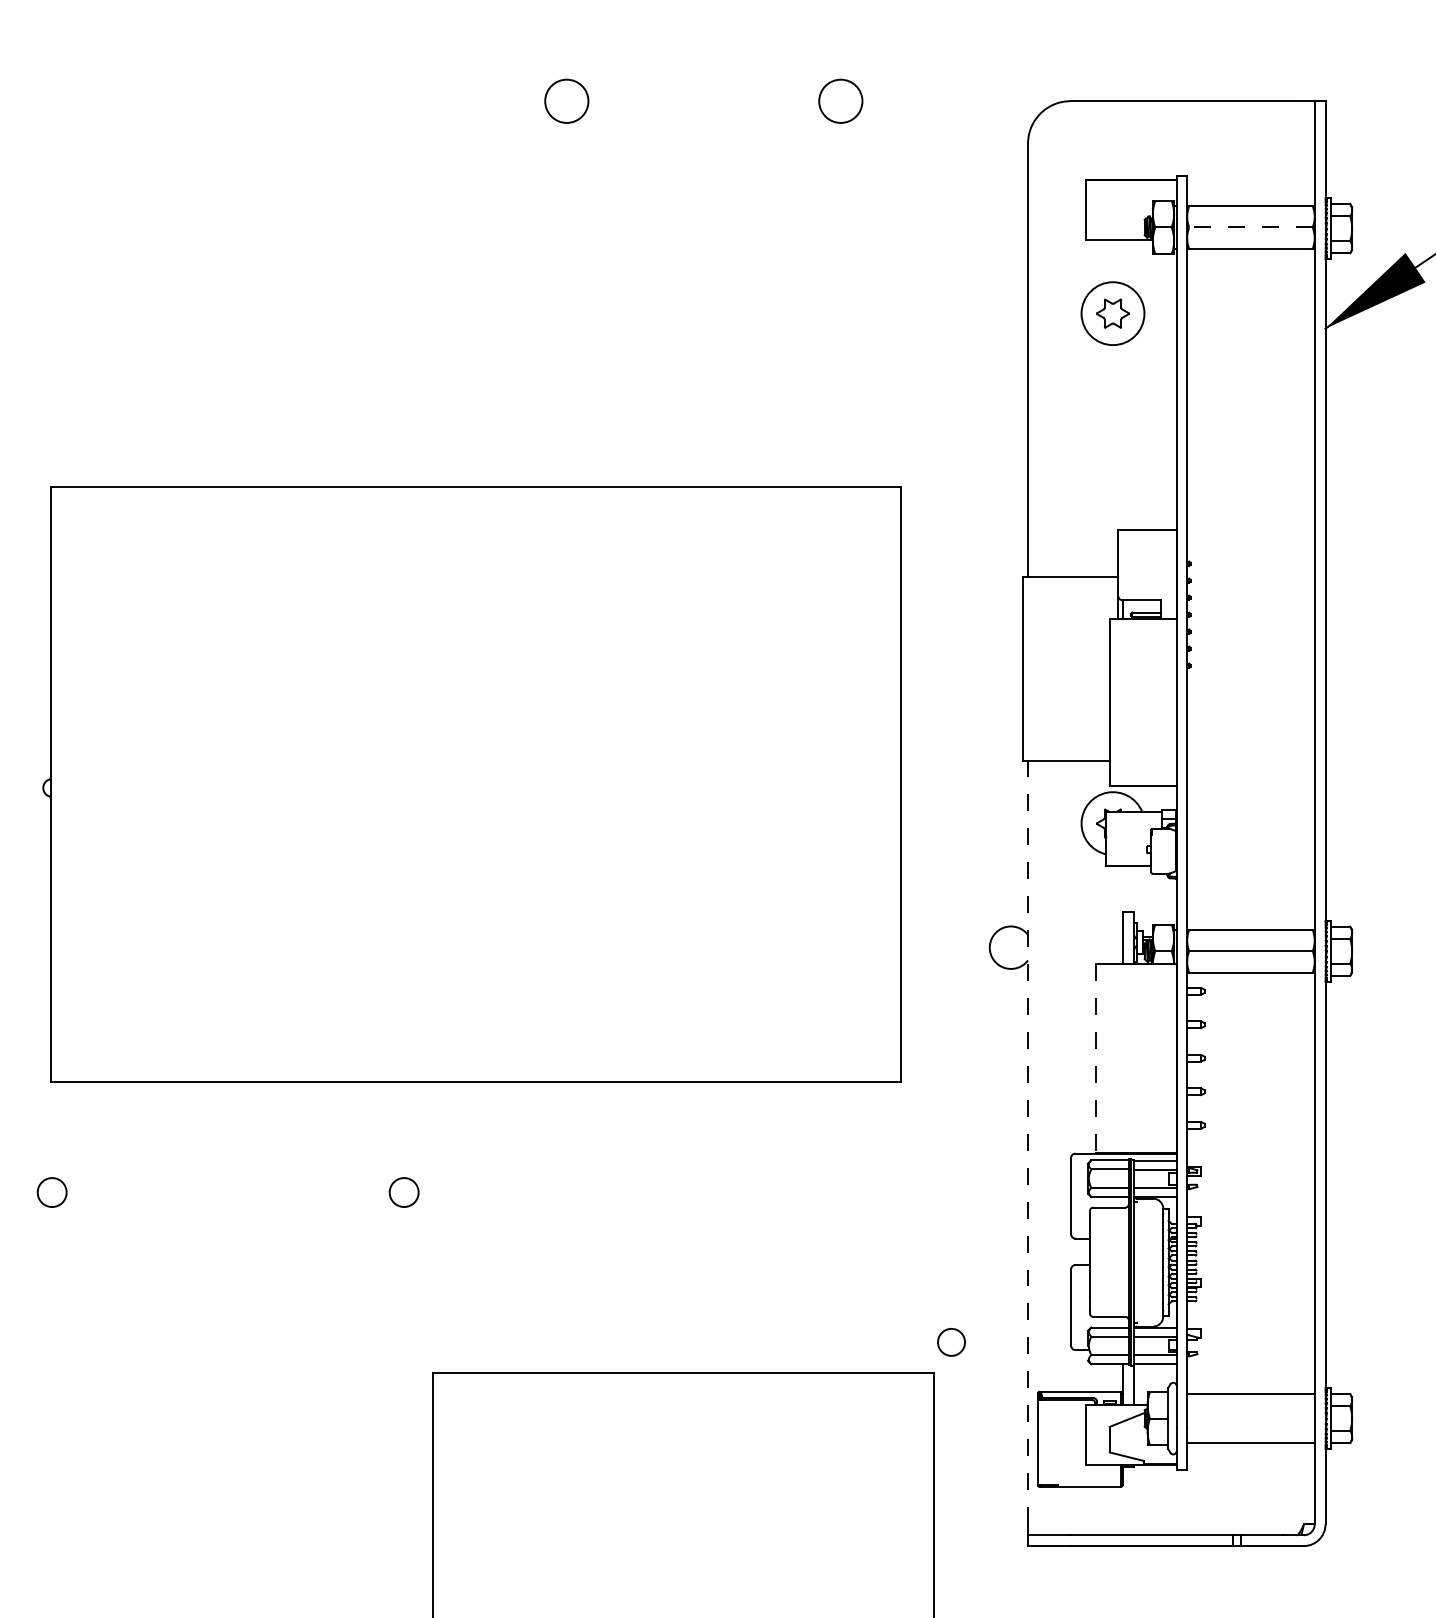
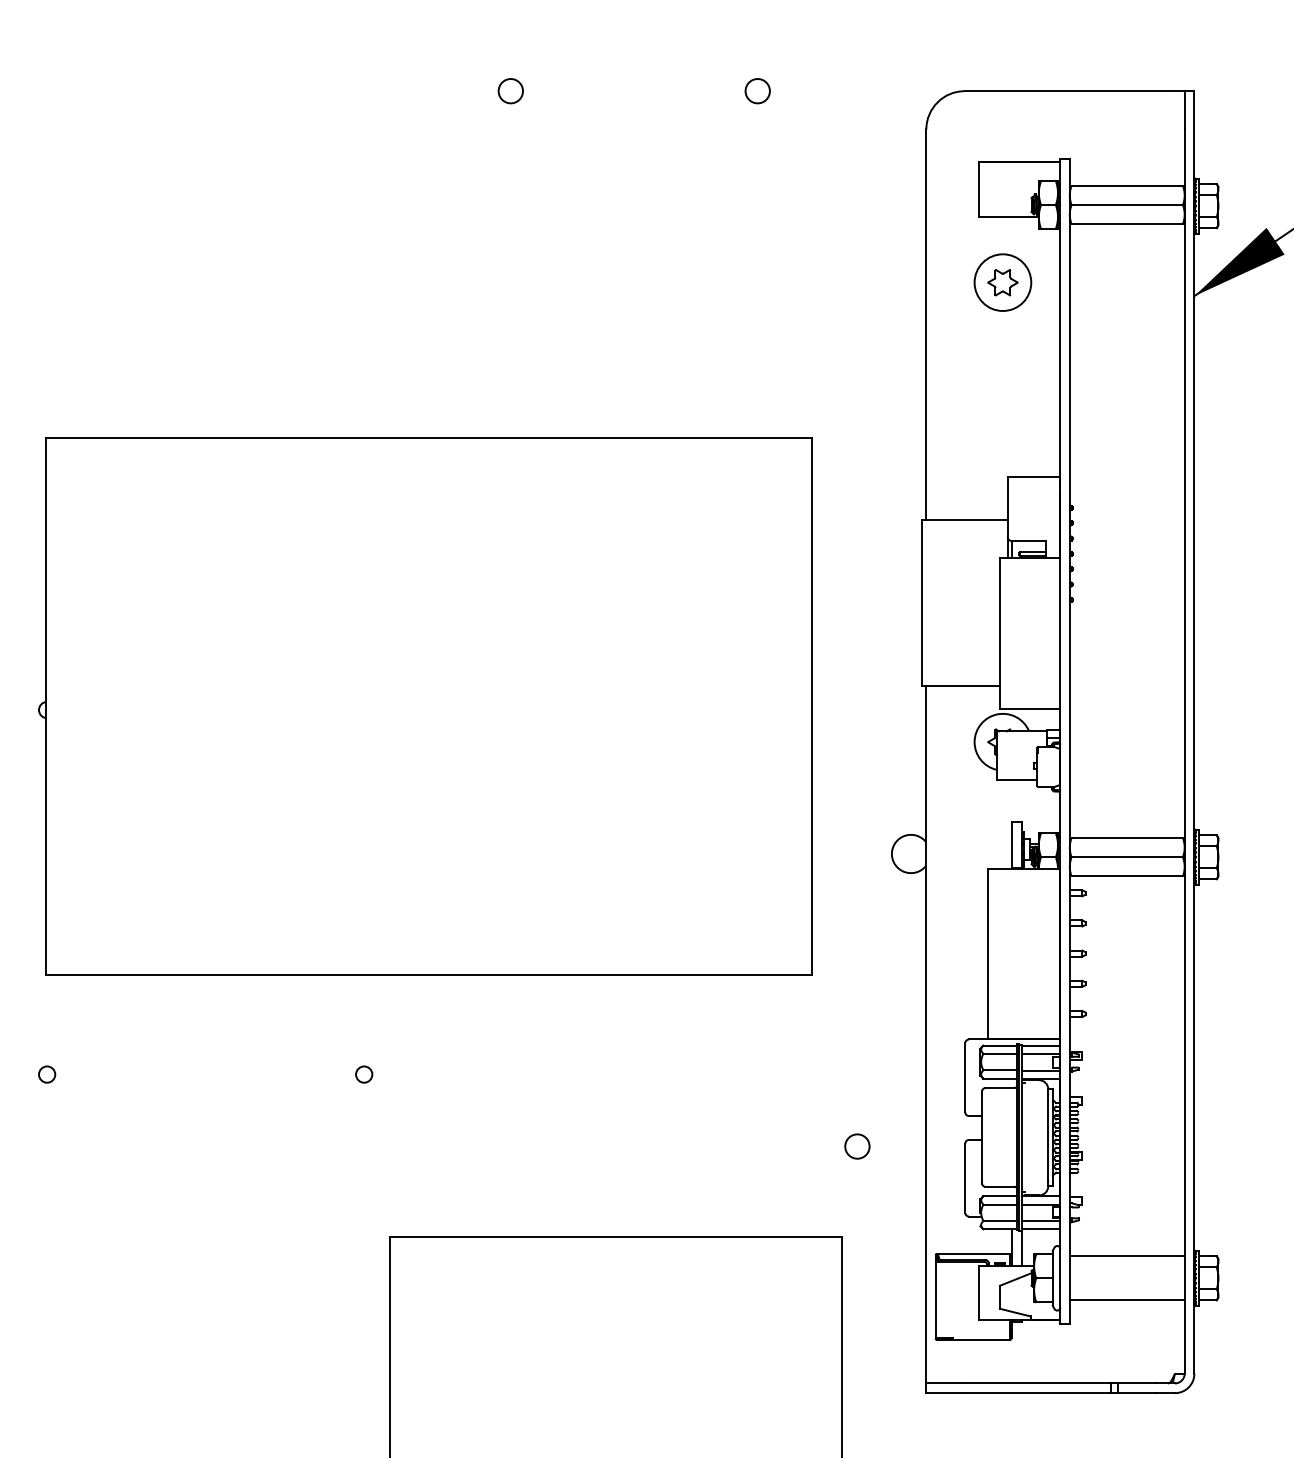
circle: (566, 100) -> (510, 90), size x0.62
circle: (840, 100) -> (757, 90), size x0.62
line: (1250, 227) -> (1126, 205), dashed -> solid
line: (1096, 1058) -> (988, 953), dashed -> solid
line: (1028, 1142) -> (926, 1029), dashed -> solid
circle: (52, 1192) -> (47, 1074), size x0.62
circle: (404, 1192) -> (364, 1074), size x0.62
circle: (951, 1342) -> (857, 1146), moved

